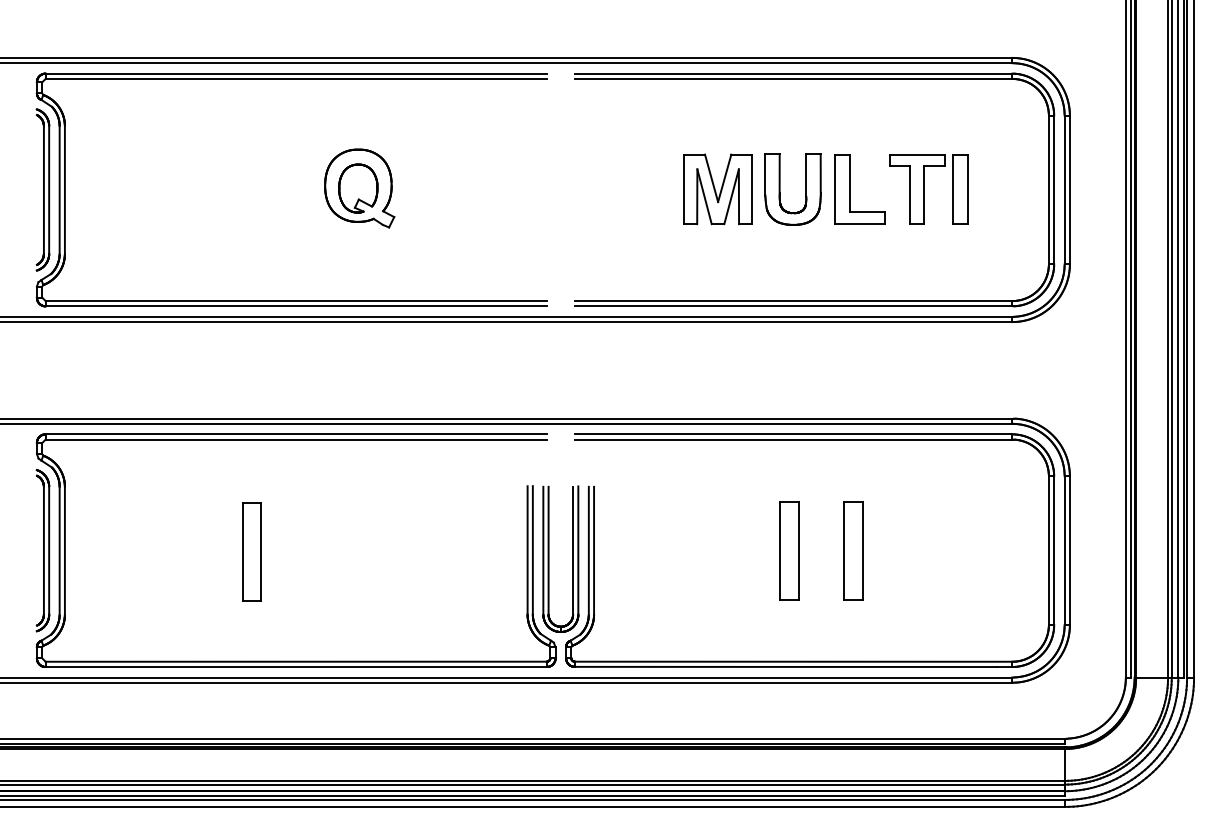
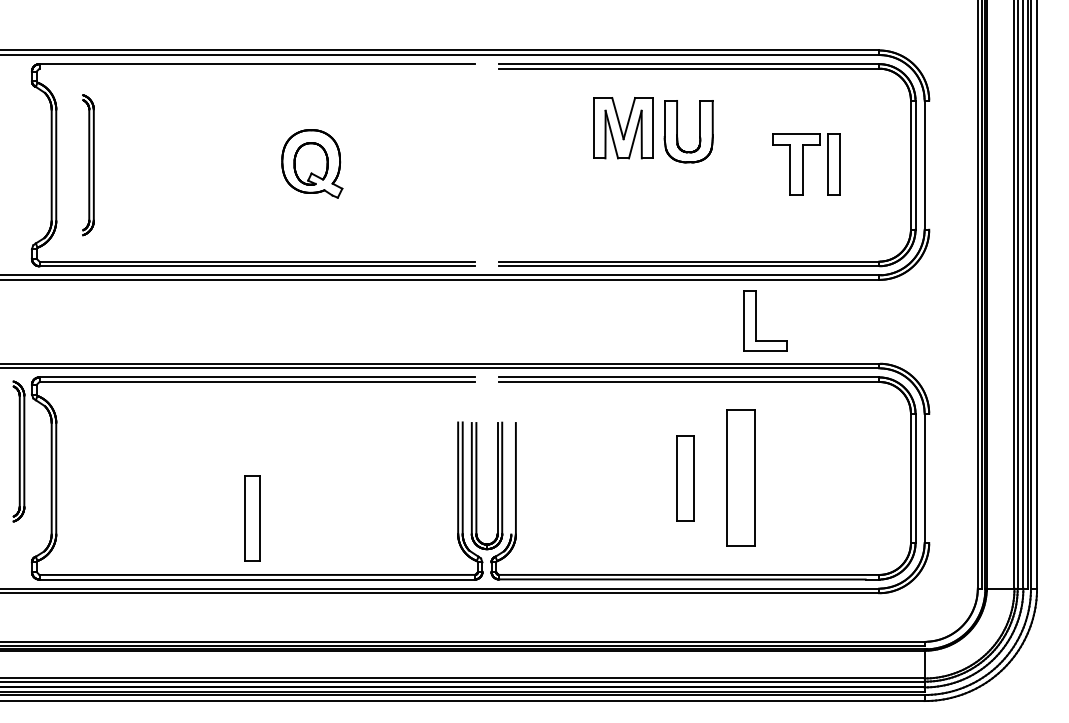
line: (295, 78) -> (256, 68), removed
part: (42, 189) -> (88, 164), moved
part: (717, 189) -> (623, 128), moved
part: (780, 189) -> (677, 131), moved
part: (850, 189) -> (756, 321), moved
line: (1069, 189) -> (928, 164), removed
part: (42, 550) -> (18, 451), moved
line: (588, 550) -> (511, 478), removed
part: (853, 550) -> (741, 478), size x1.6
line: (1069, 550) -> (928, 478), removed
part: (251, 551) -> (252, 518), moved

